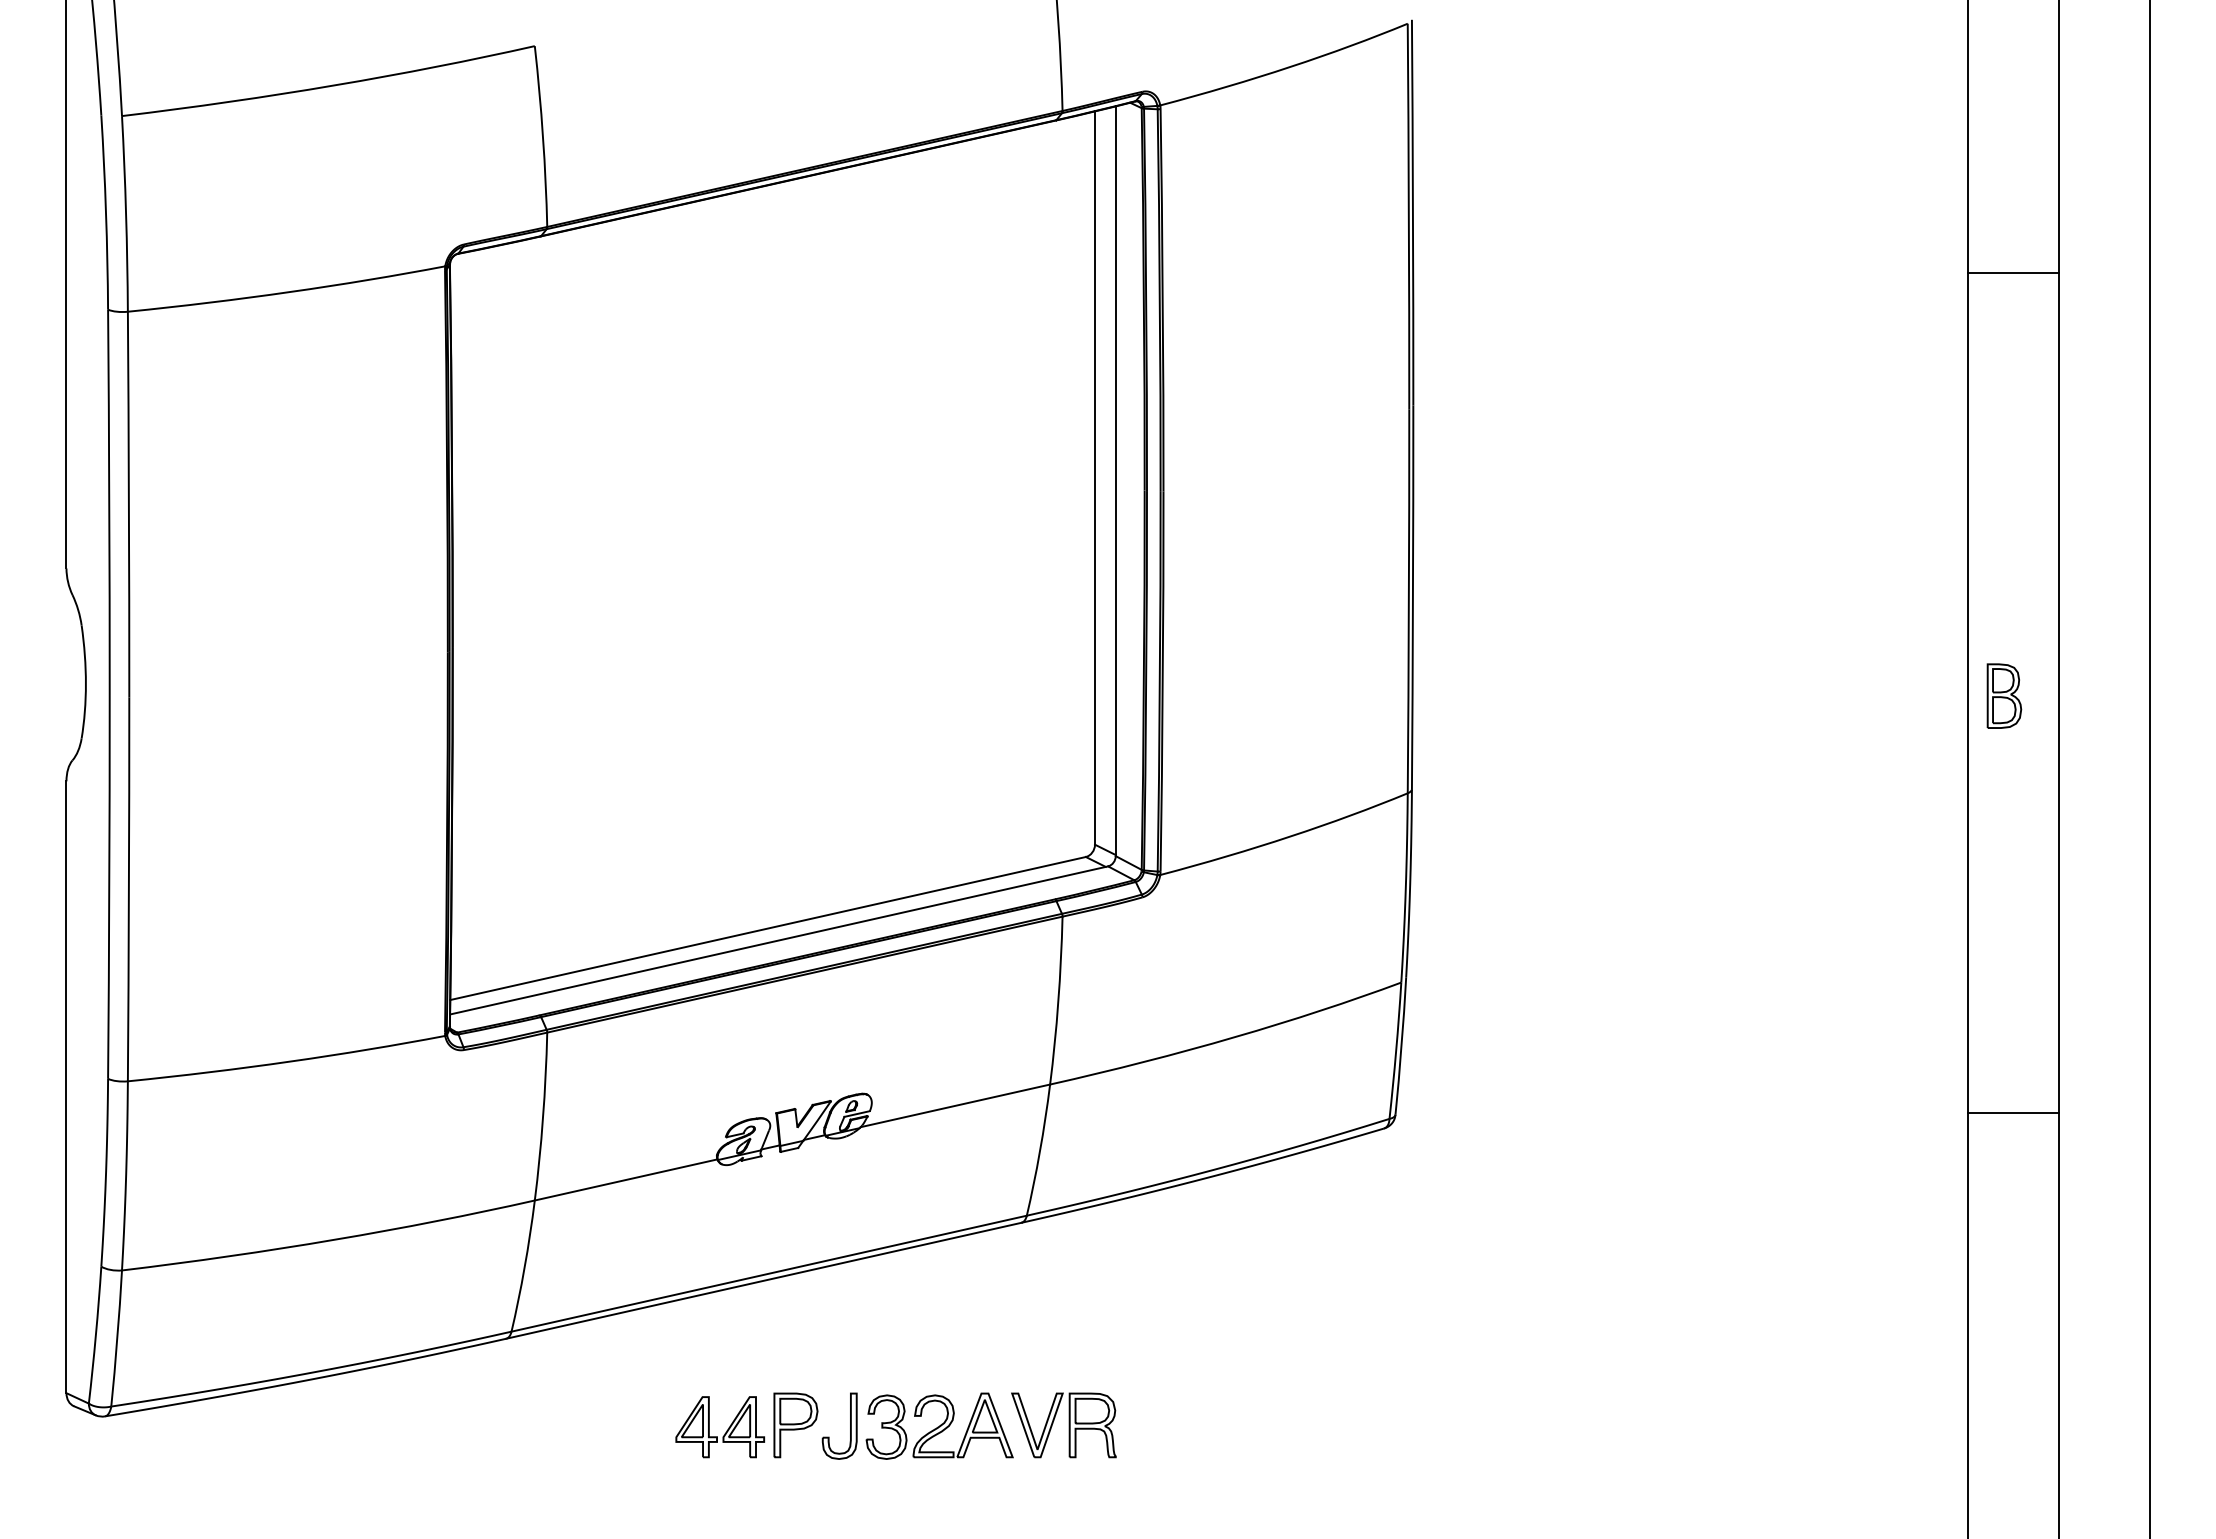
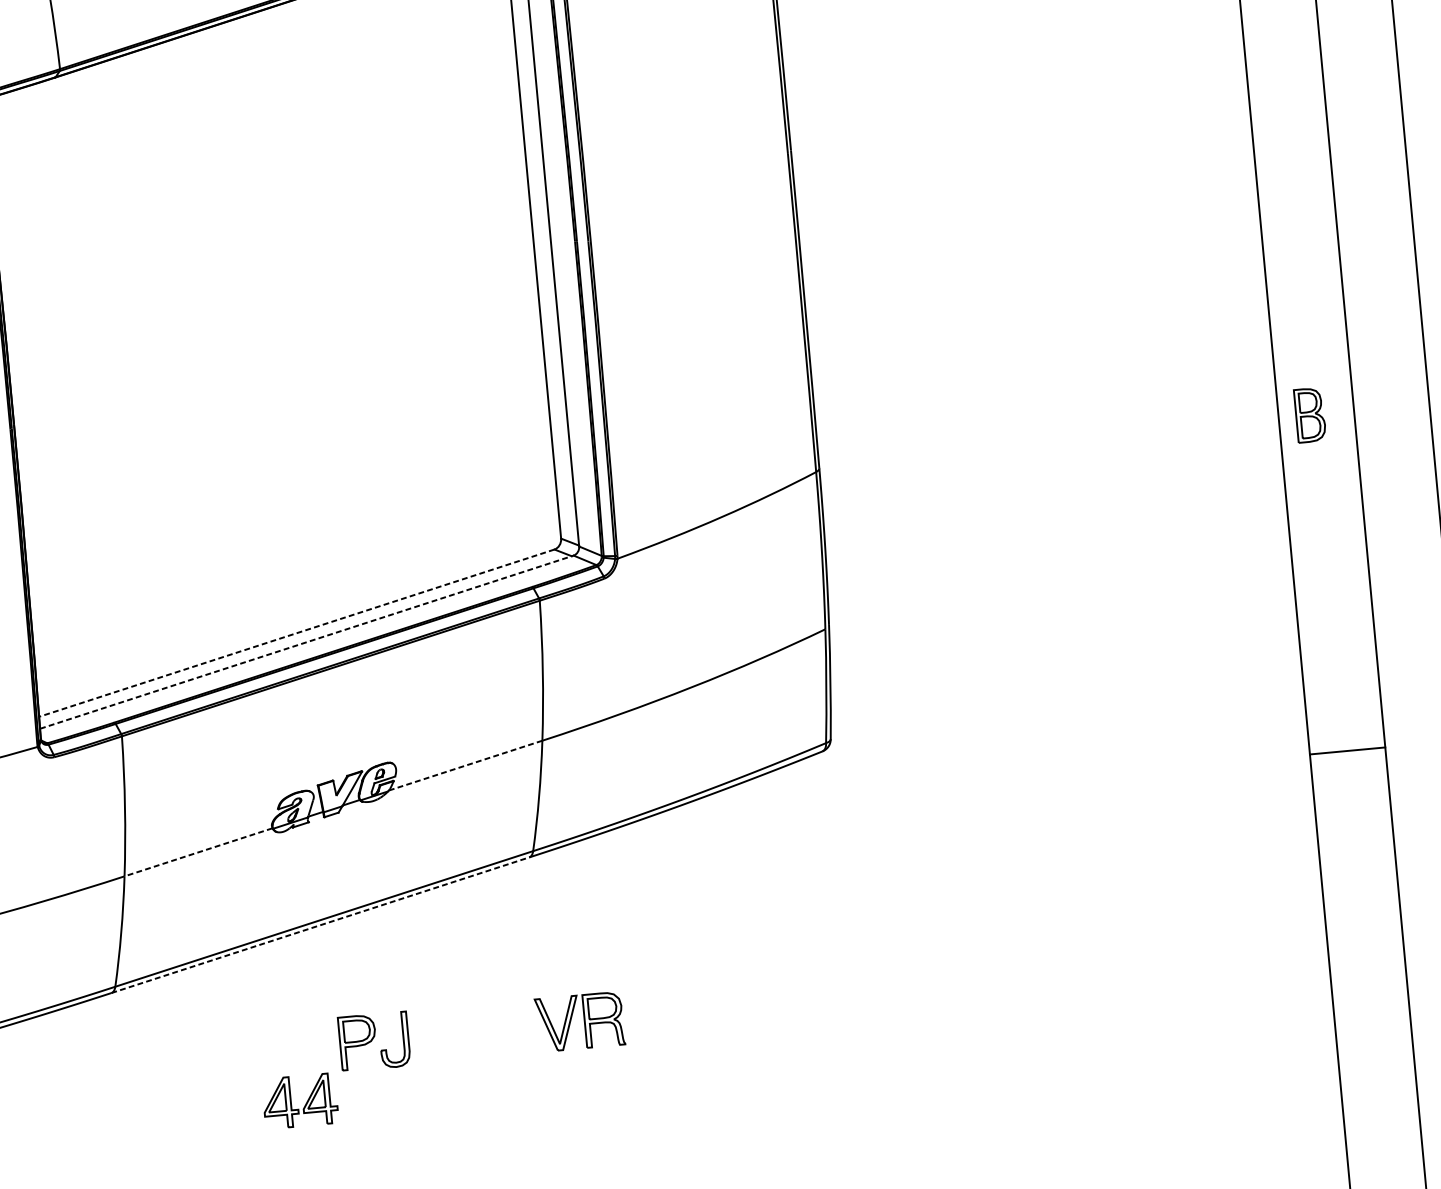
part: (2004, 695) -> (1310, 414), moved
line: (768, 928) -> (297, 633), solid -> dashed
line: (779, 940) -> (307, 642), solid -> dashed
line: (954, 1105) -> (464, 765), solid -> dashed
line: (2012, 1113) -> (1347, 751), moved
line: (626, 1179) -> (198, 851), solid -> dashed
line: (764, 1280) -> (320, 924), solid -> dashed
part: (939, 1425) -> (476, 1031), removed
part: (726, 1430) -> (305, 1103), moved

